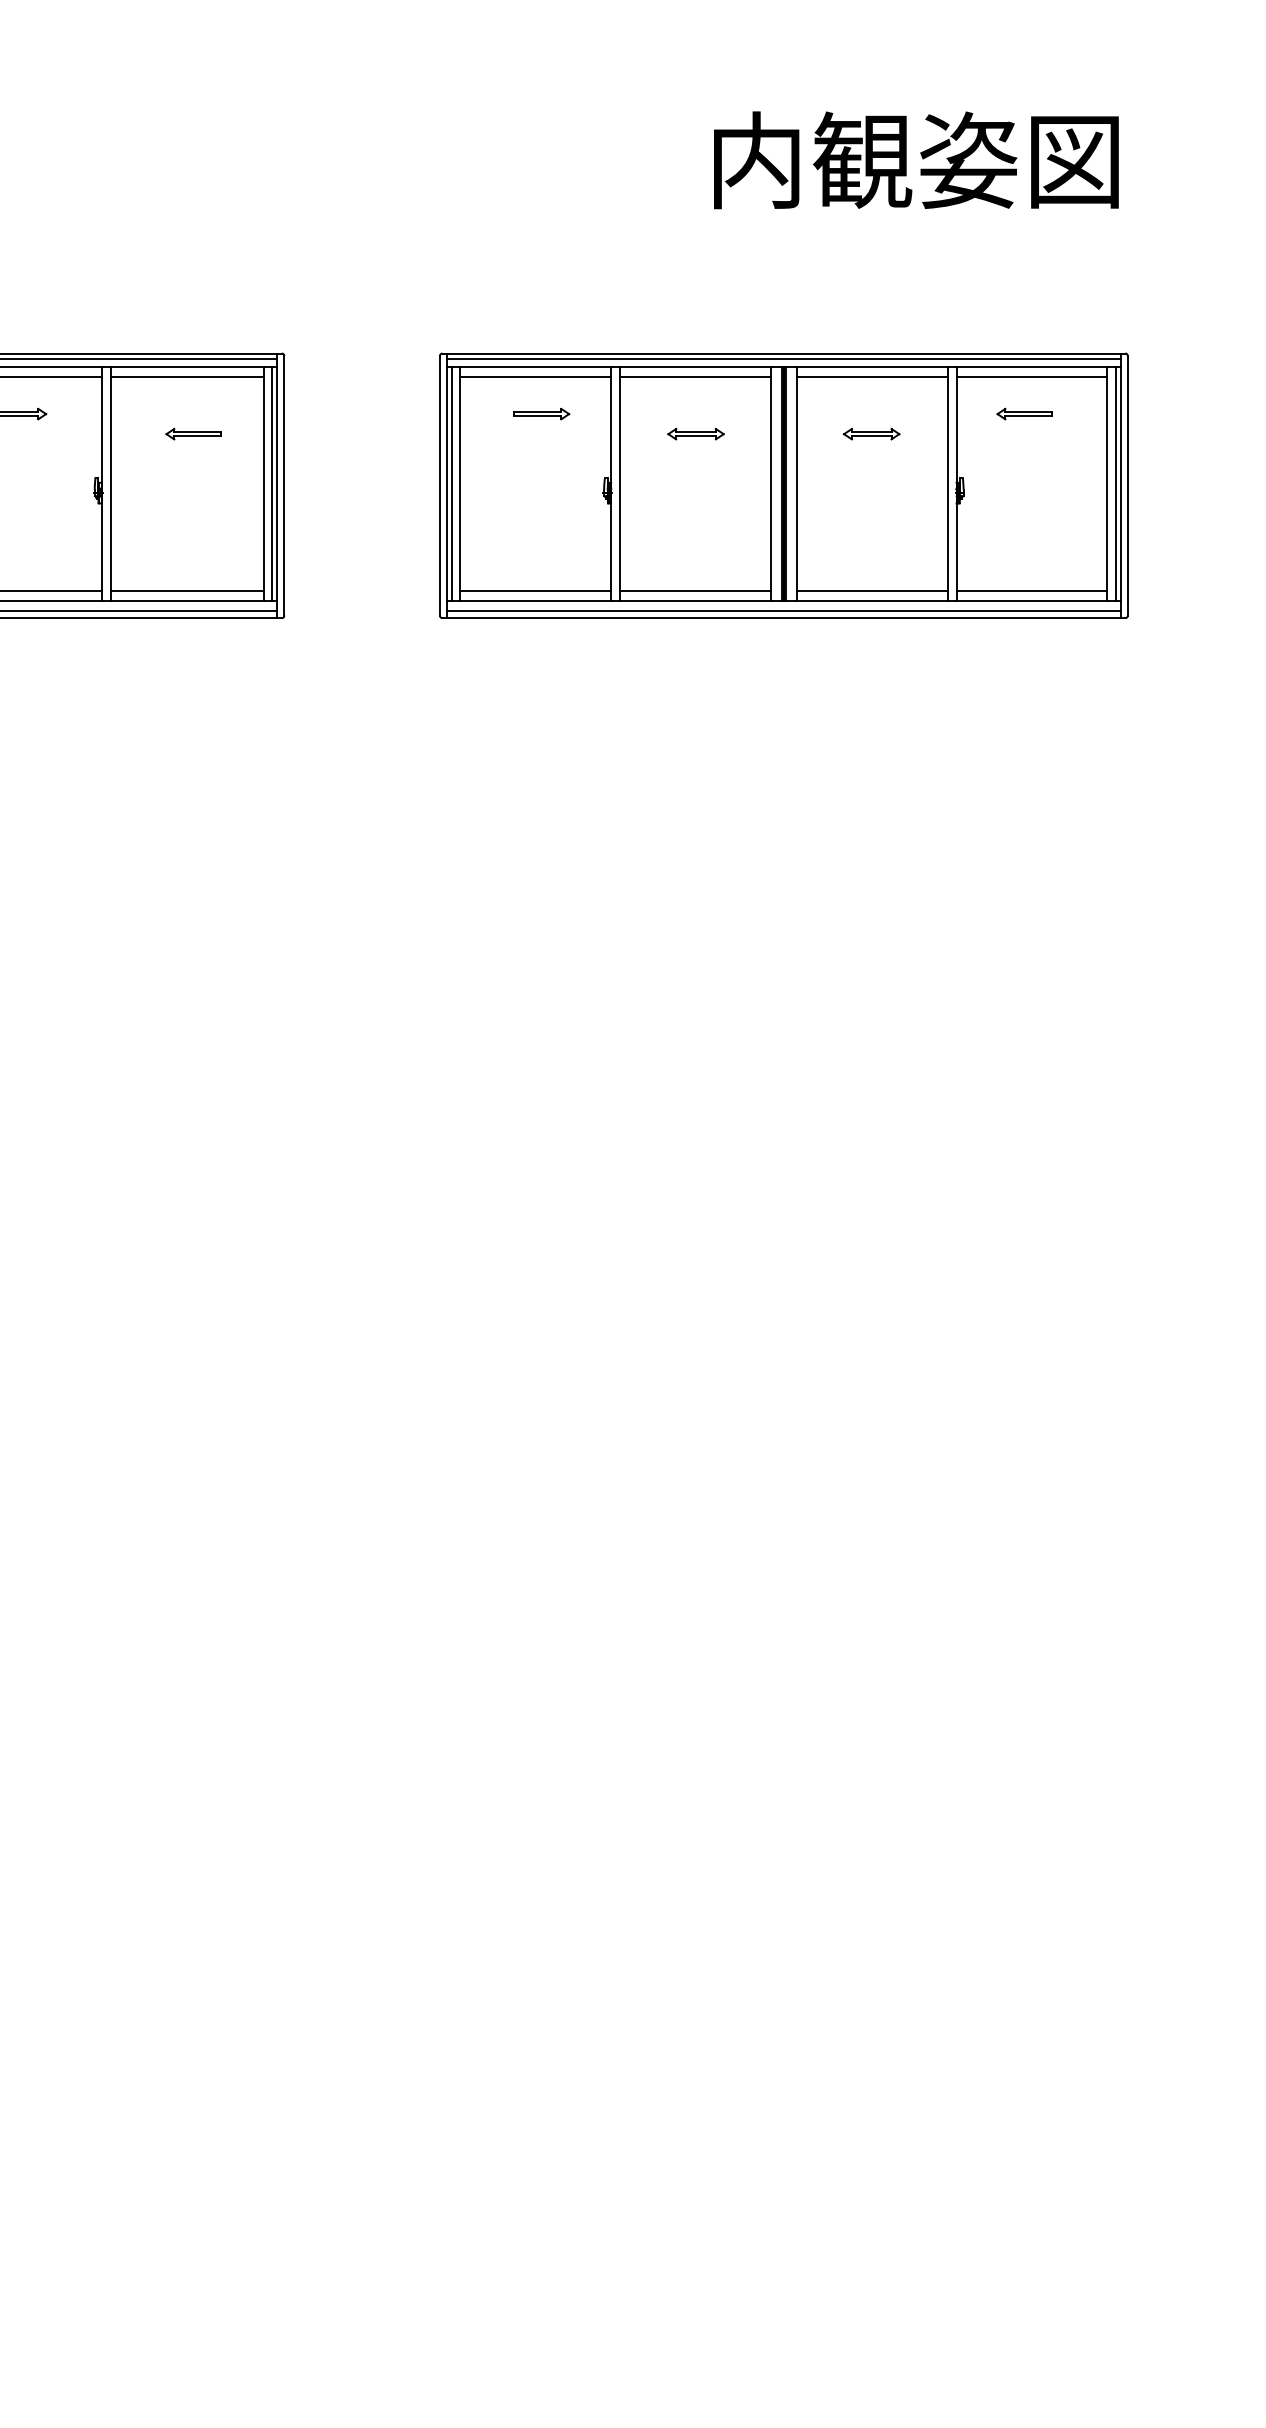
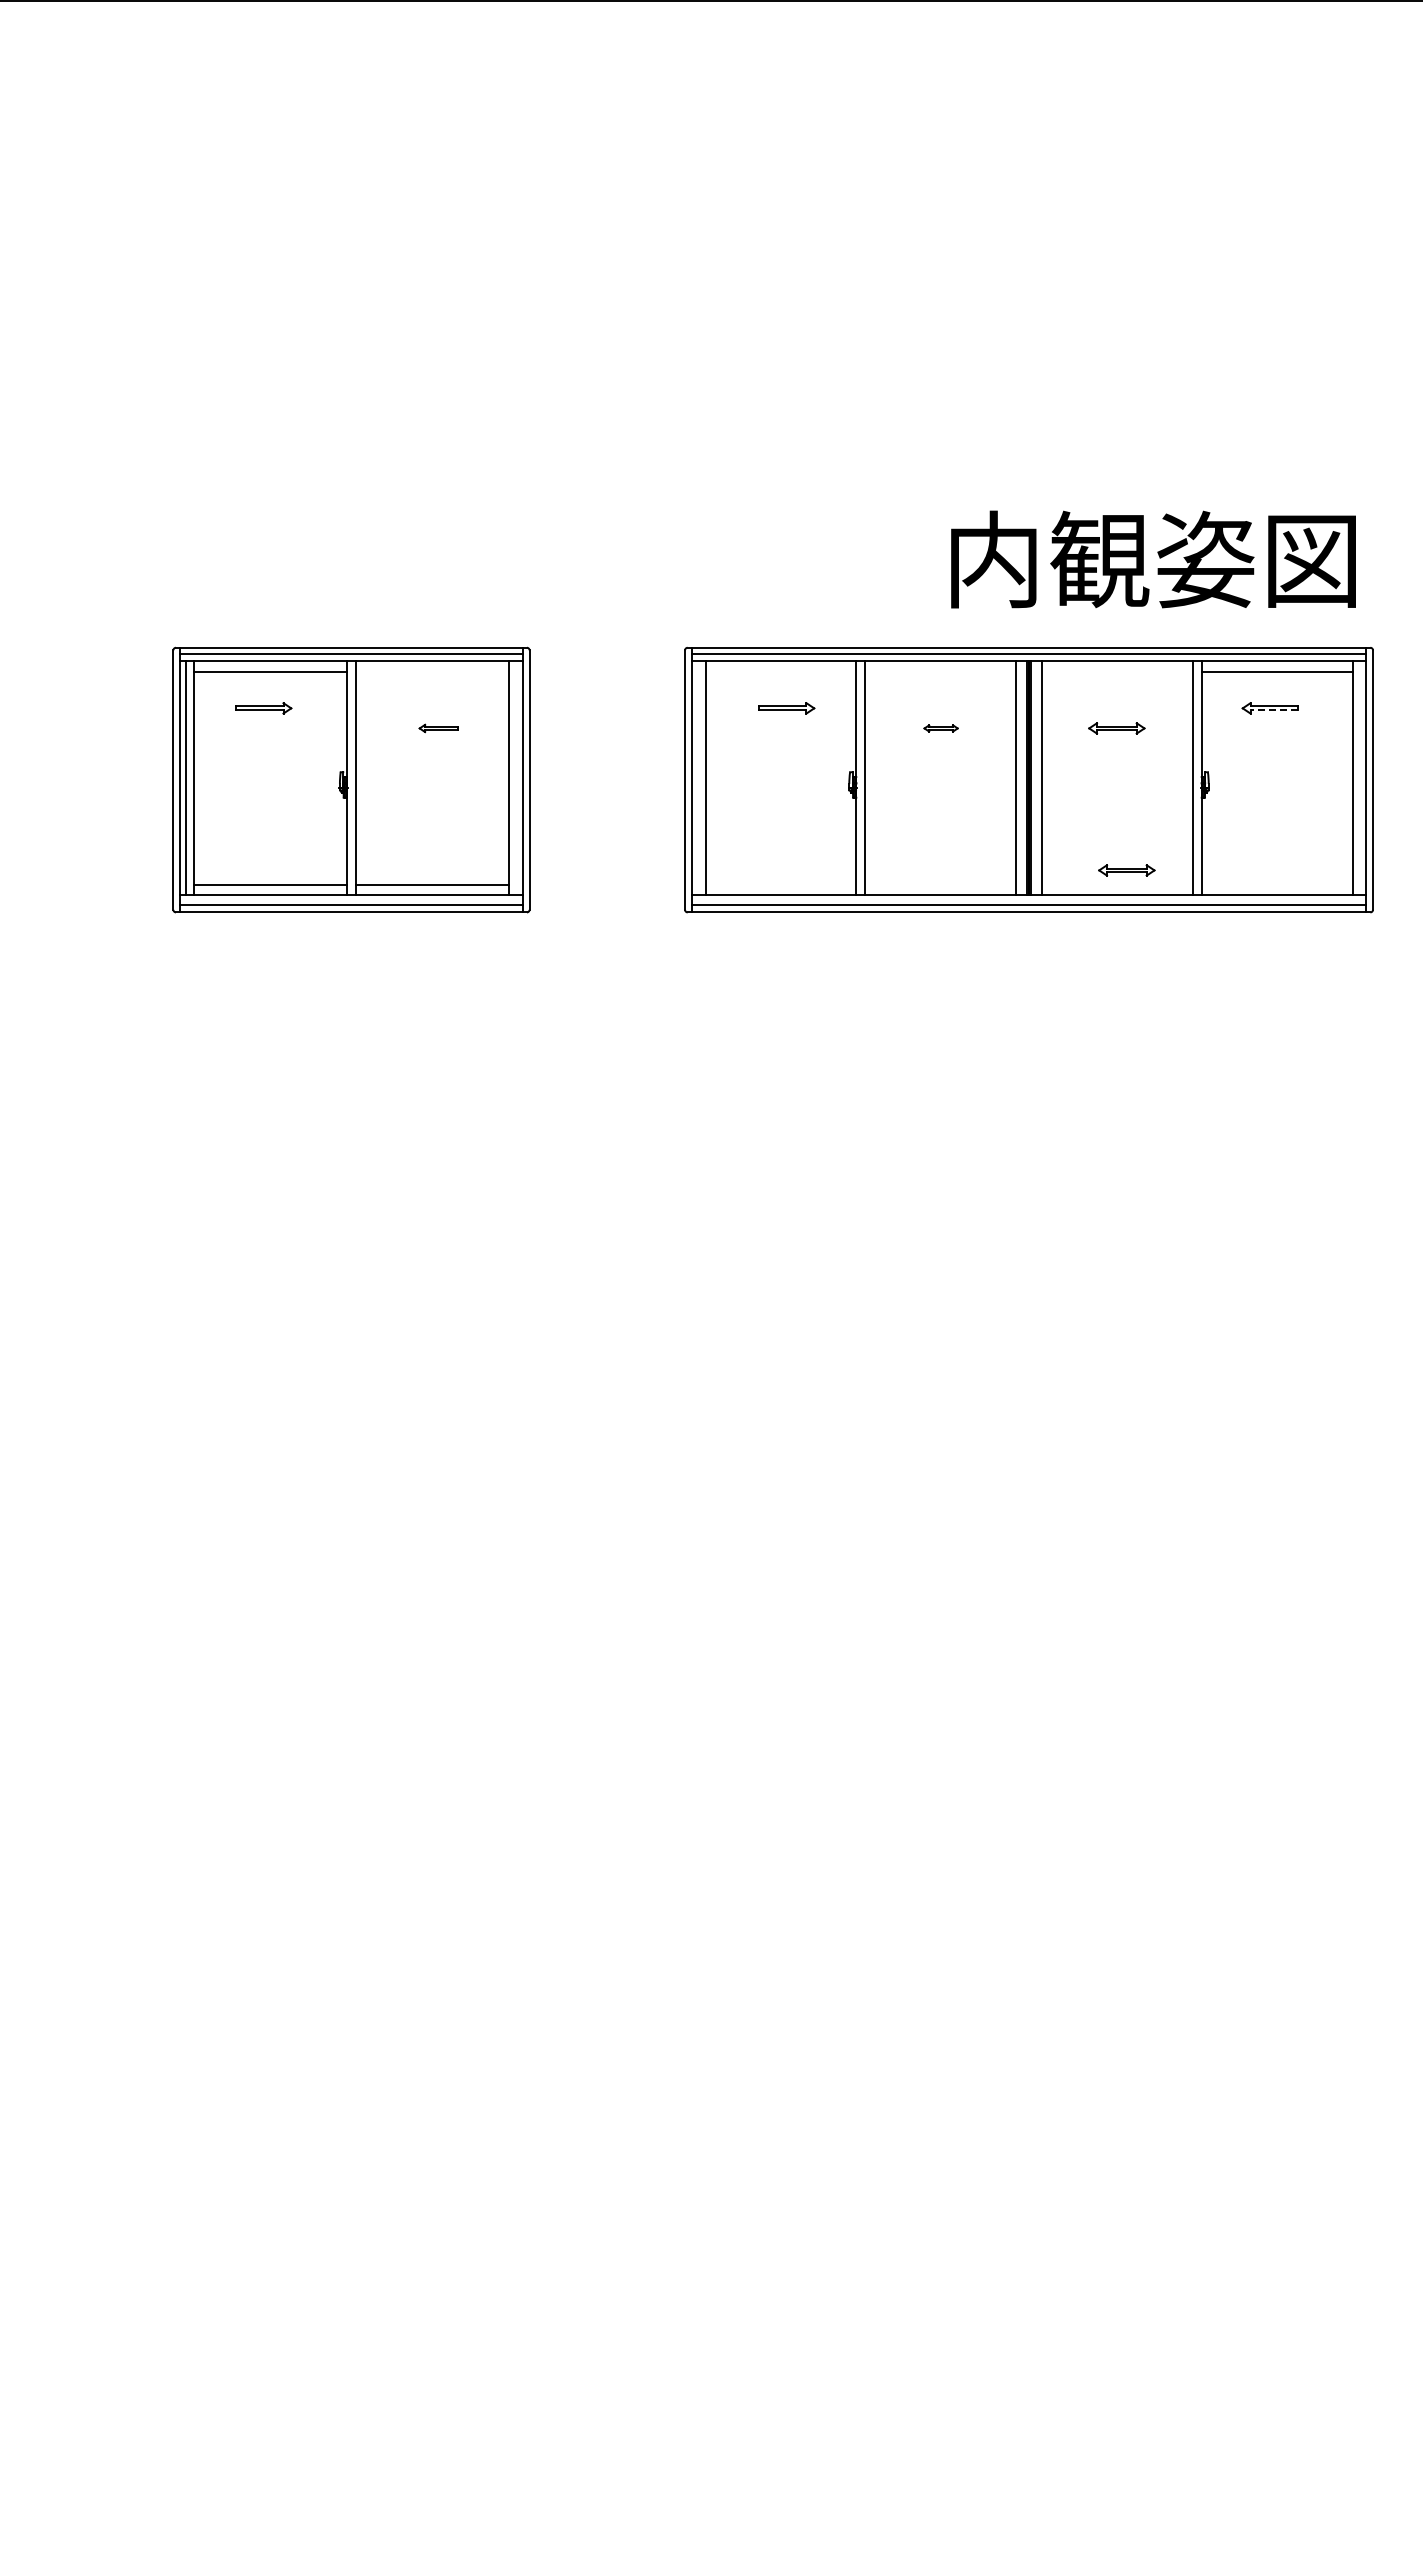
text: (916, 160) -> (1153, 559), moved
line: (187, 377) -> (432, 671), removed
line: (535, 377) -> (780, 671), removed
line: (695, 377) -> (940, 671), removed
line: (871, 377) -> (1116, 671), removed
line: (1029, 416) -> (1274, 710), solid -> dashed
part: (193, 434) -> (438, 728), size x0.7
part: (695, 434) -> (940, 728), size x0.6
line: (272, 483) -> (517, 777), removed
line: (452, 483) -> (697, 777), removed
line: (1115, 483) -> (1360, 777), removed
part: (881, 576) -> (1126, 870), added
line: (535, 590) -> (780, 884), removed
line: (695, 590) -> (940, 884), removed
line: (871, 590) -> (1116, 884), removed
line: (1031, 590) -> (1276, 884), removed

